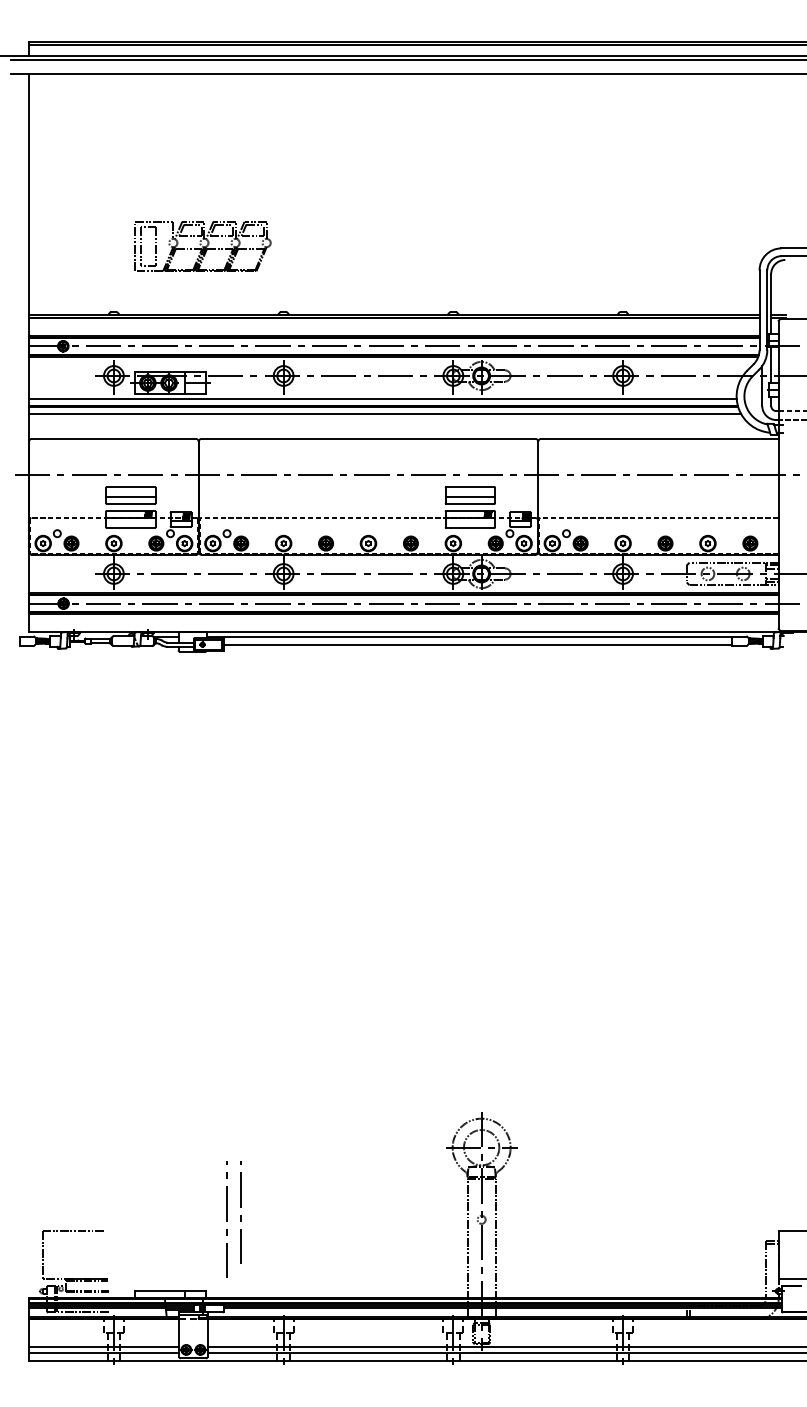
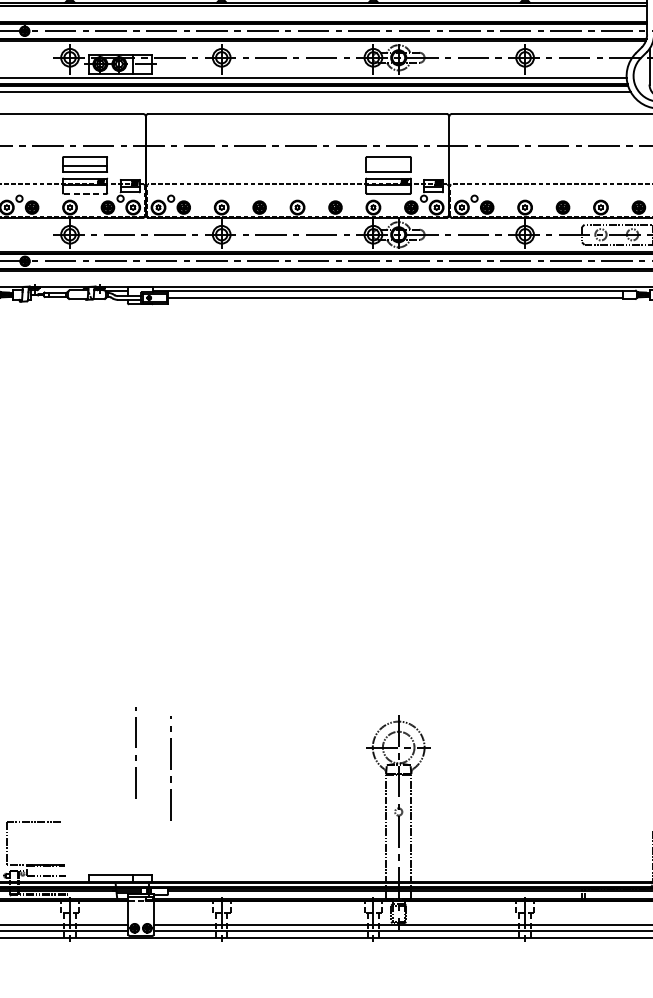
line: (470, 496) -> (388, 165), removed
line: (131, 528) -> (85, 194), solid -> dashed
line: (240, 1215) -> (135, 755), moved
line: (226, 1219) -> (170, 767), moved

